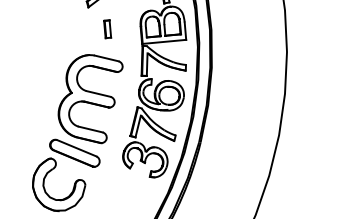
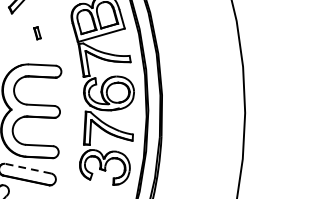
part: (107, 29) -> (37, 33), size x0.6
line: (76, 148) -> (27, 169), solid -> dashed

